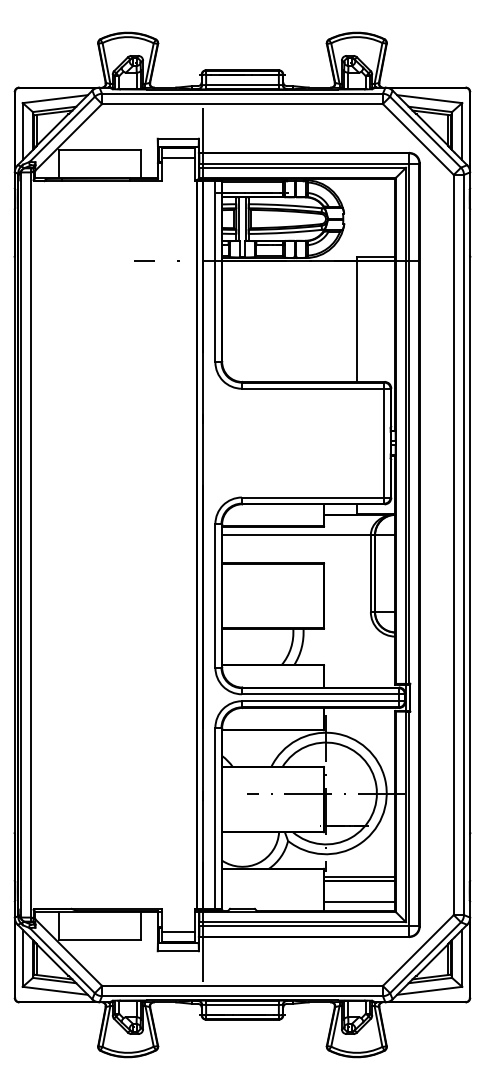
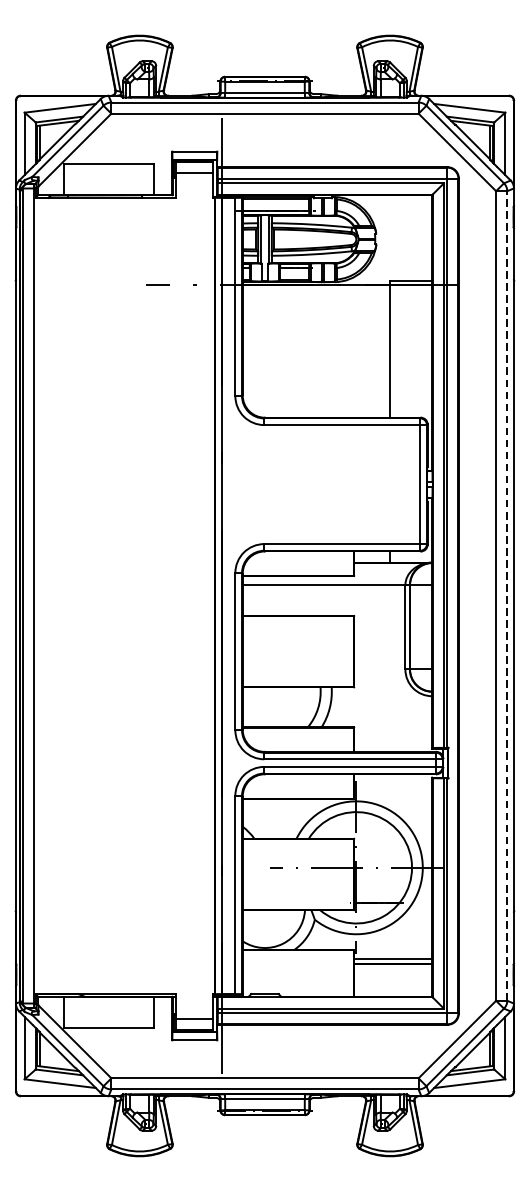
line: (463, 544) -> (506, 595), solid -> dashed
line: (359, 901) -> (392, 985), removed

